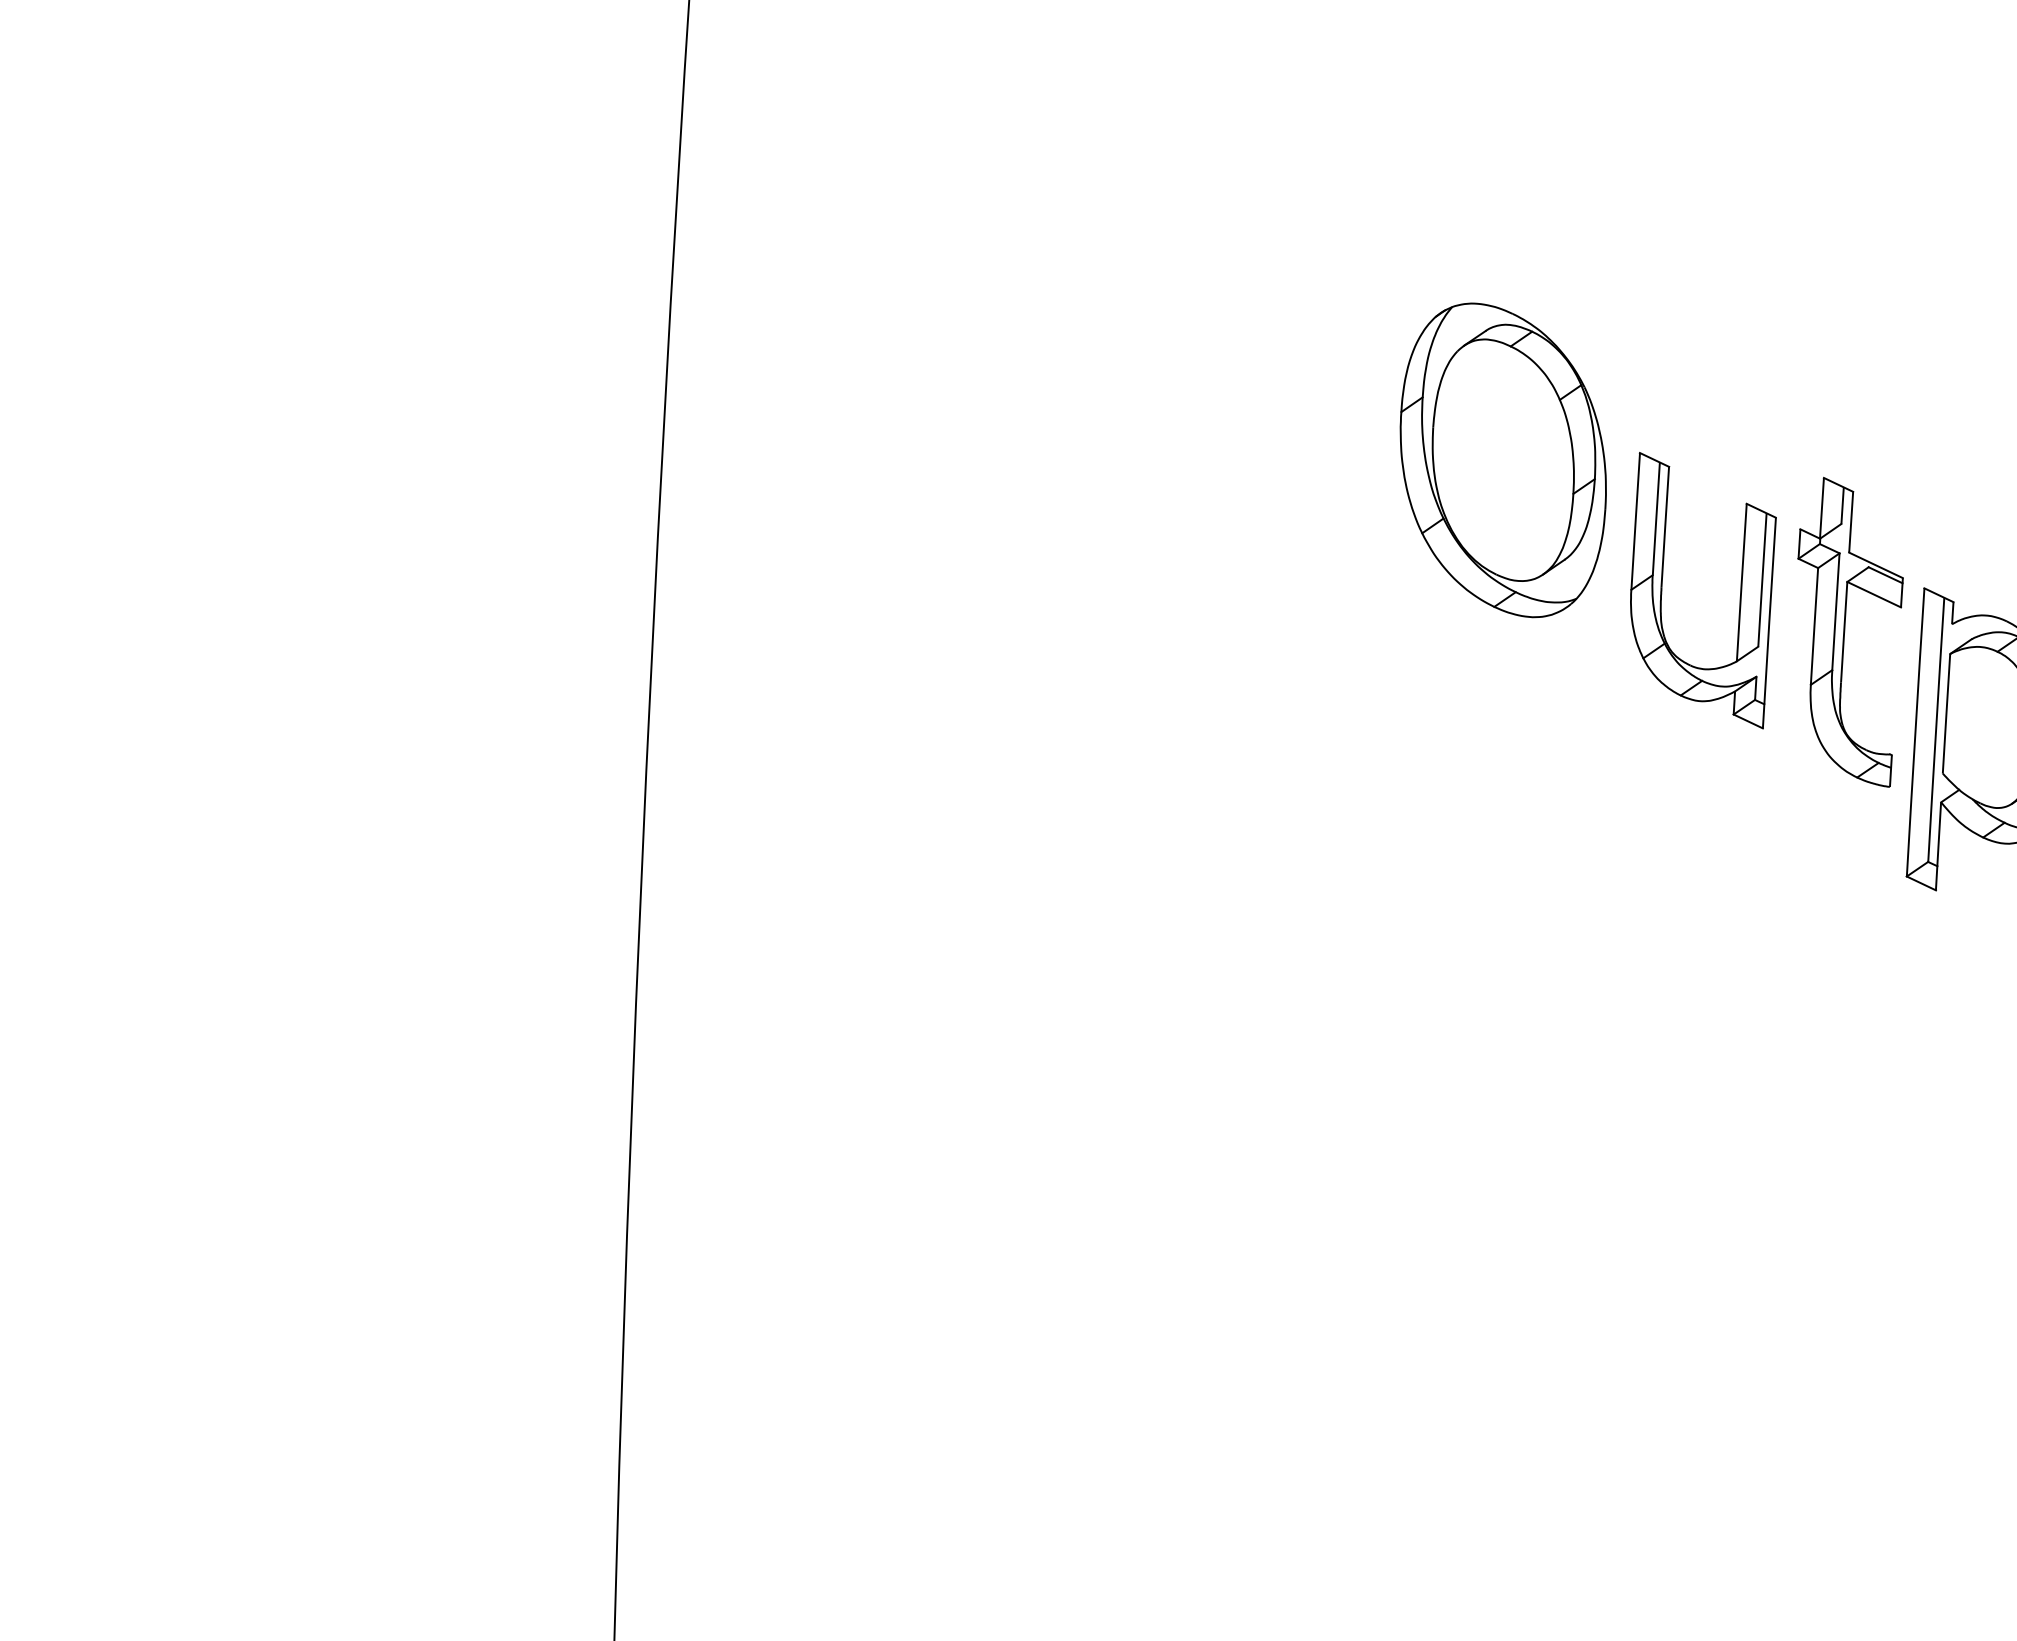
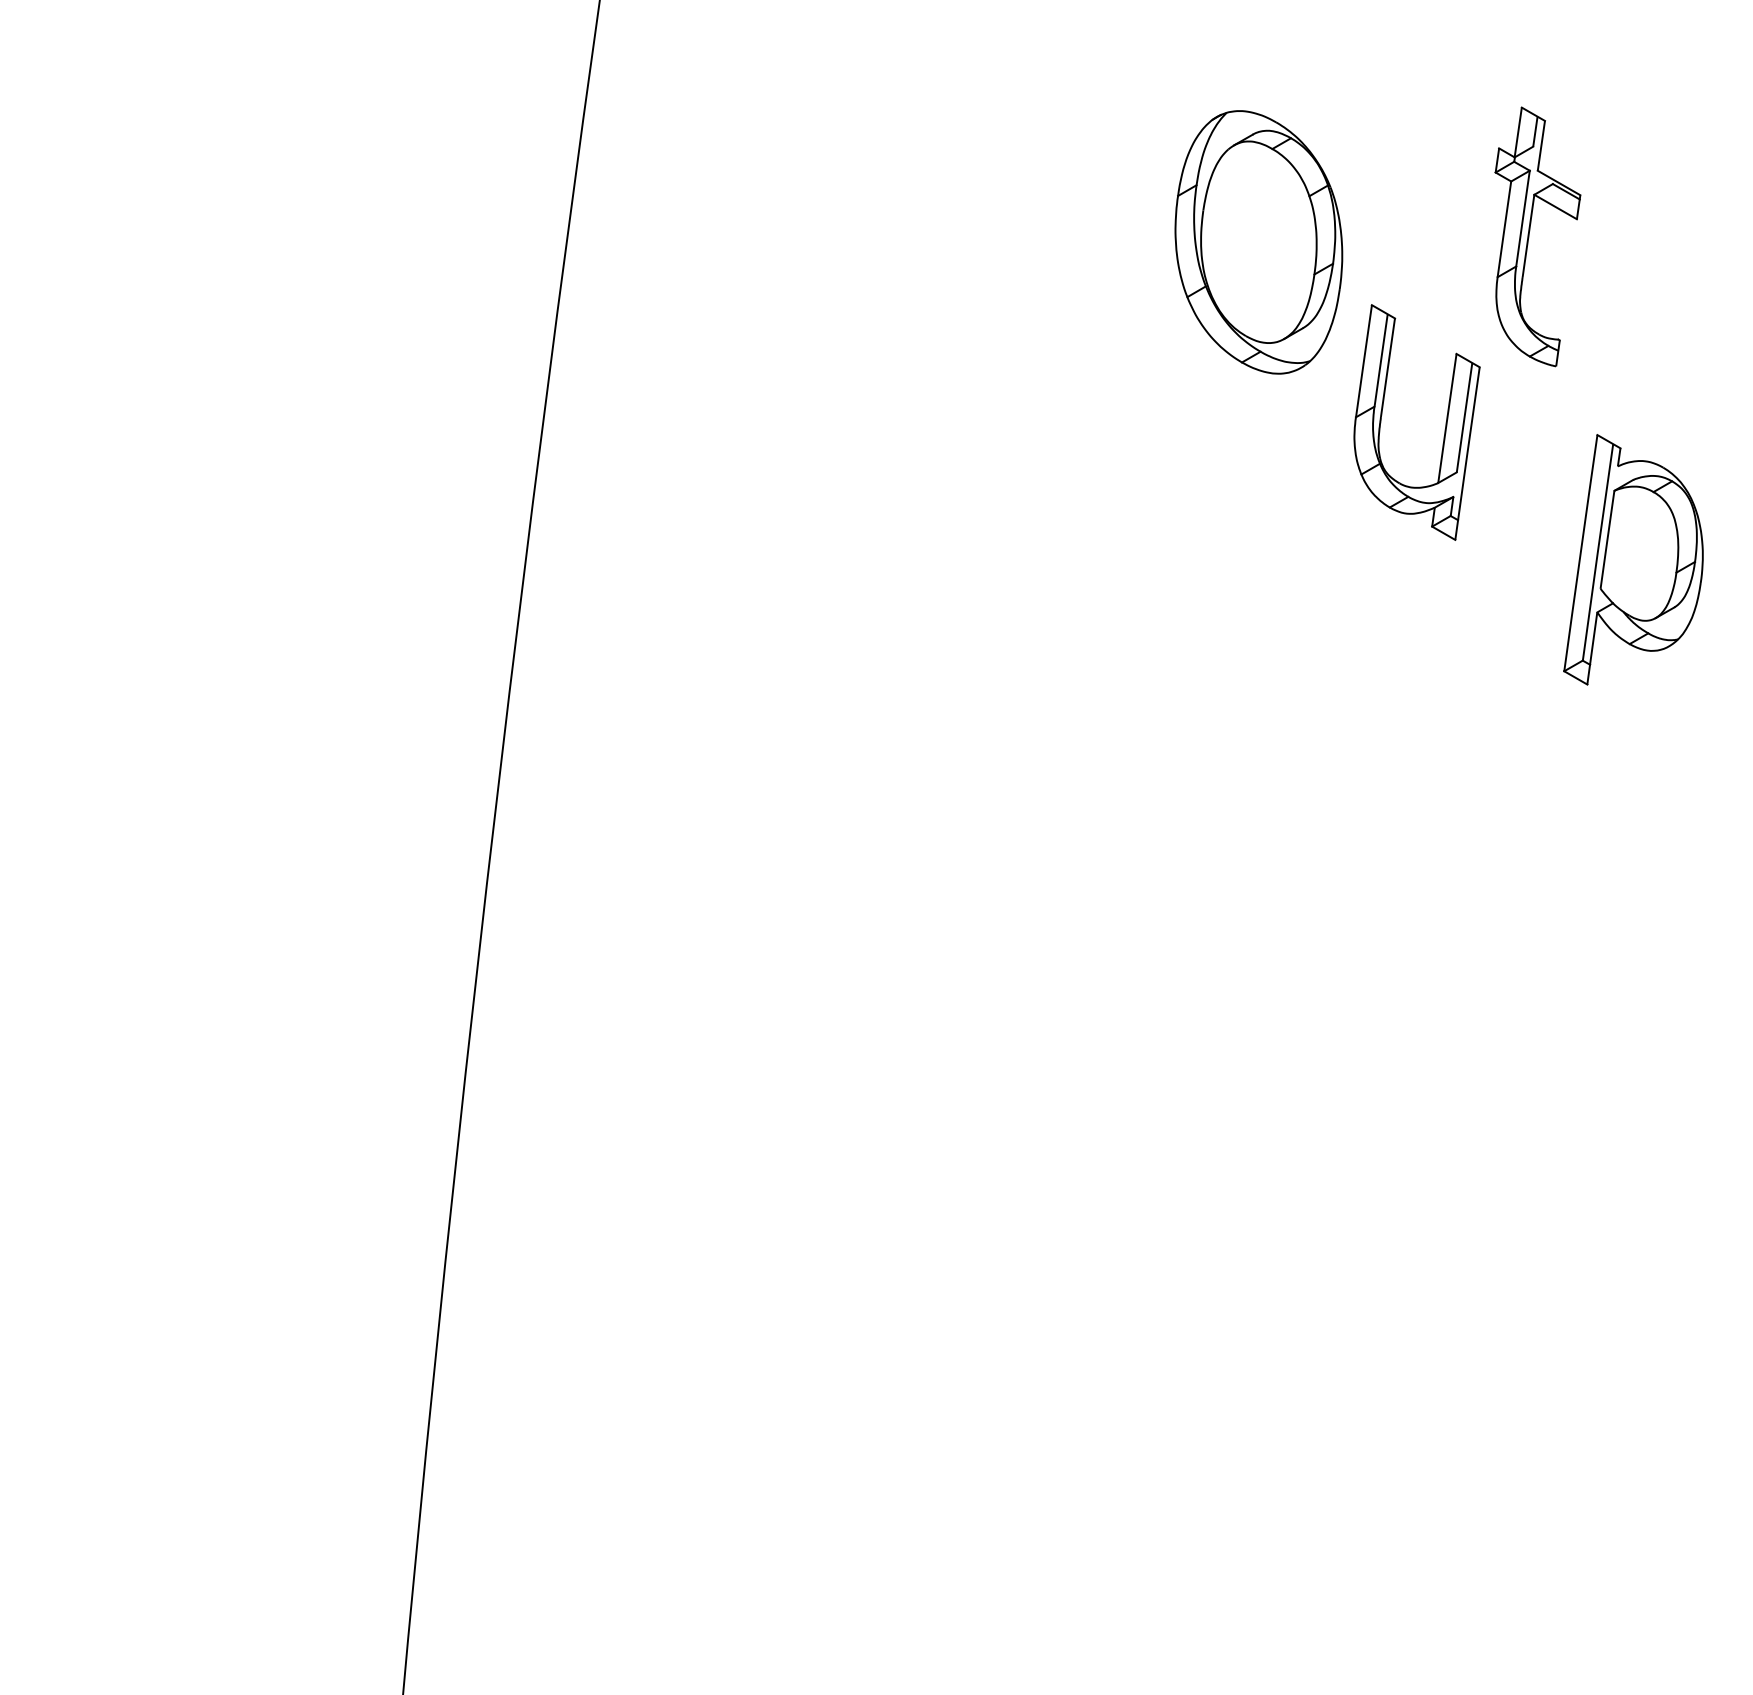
part: (1502, 460) -> (1258, 242), moved
part: (1845, 632) -> (1529, 236), moved

